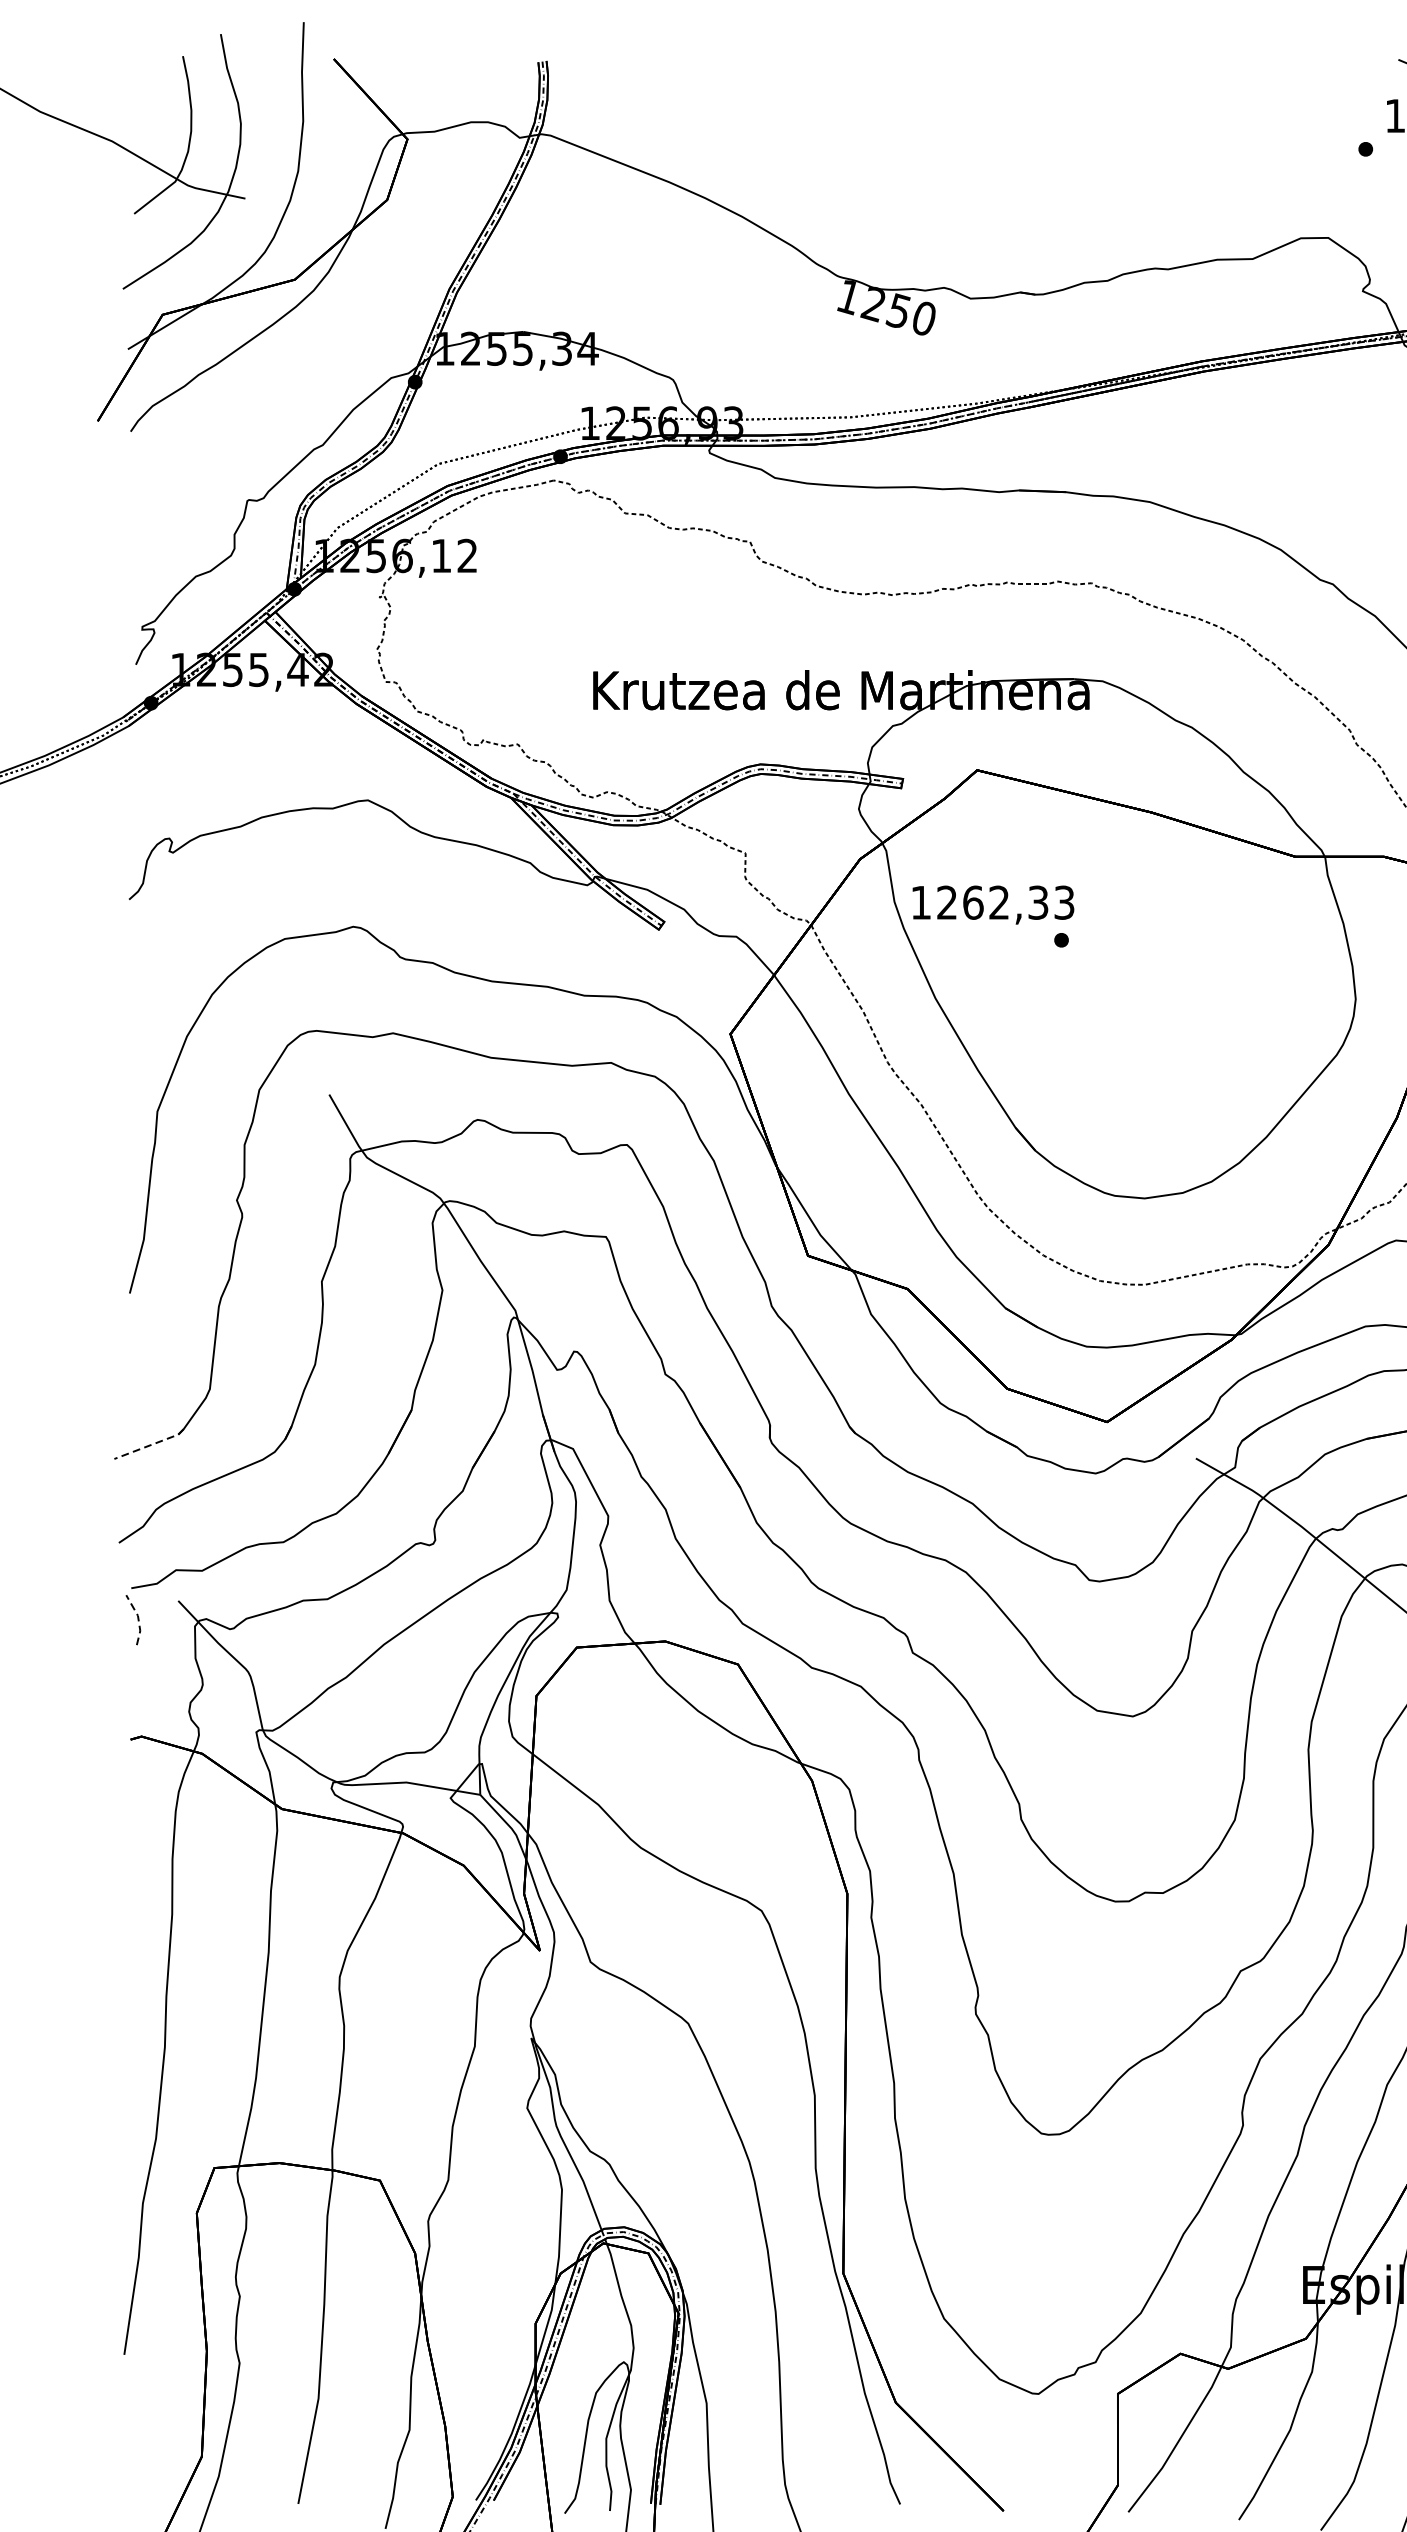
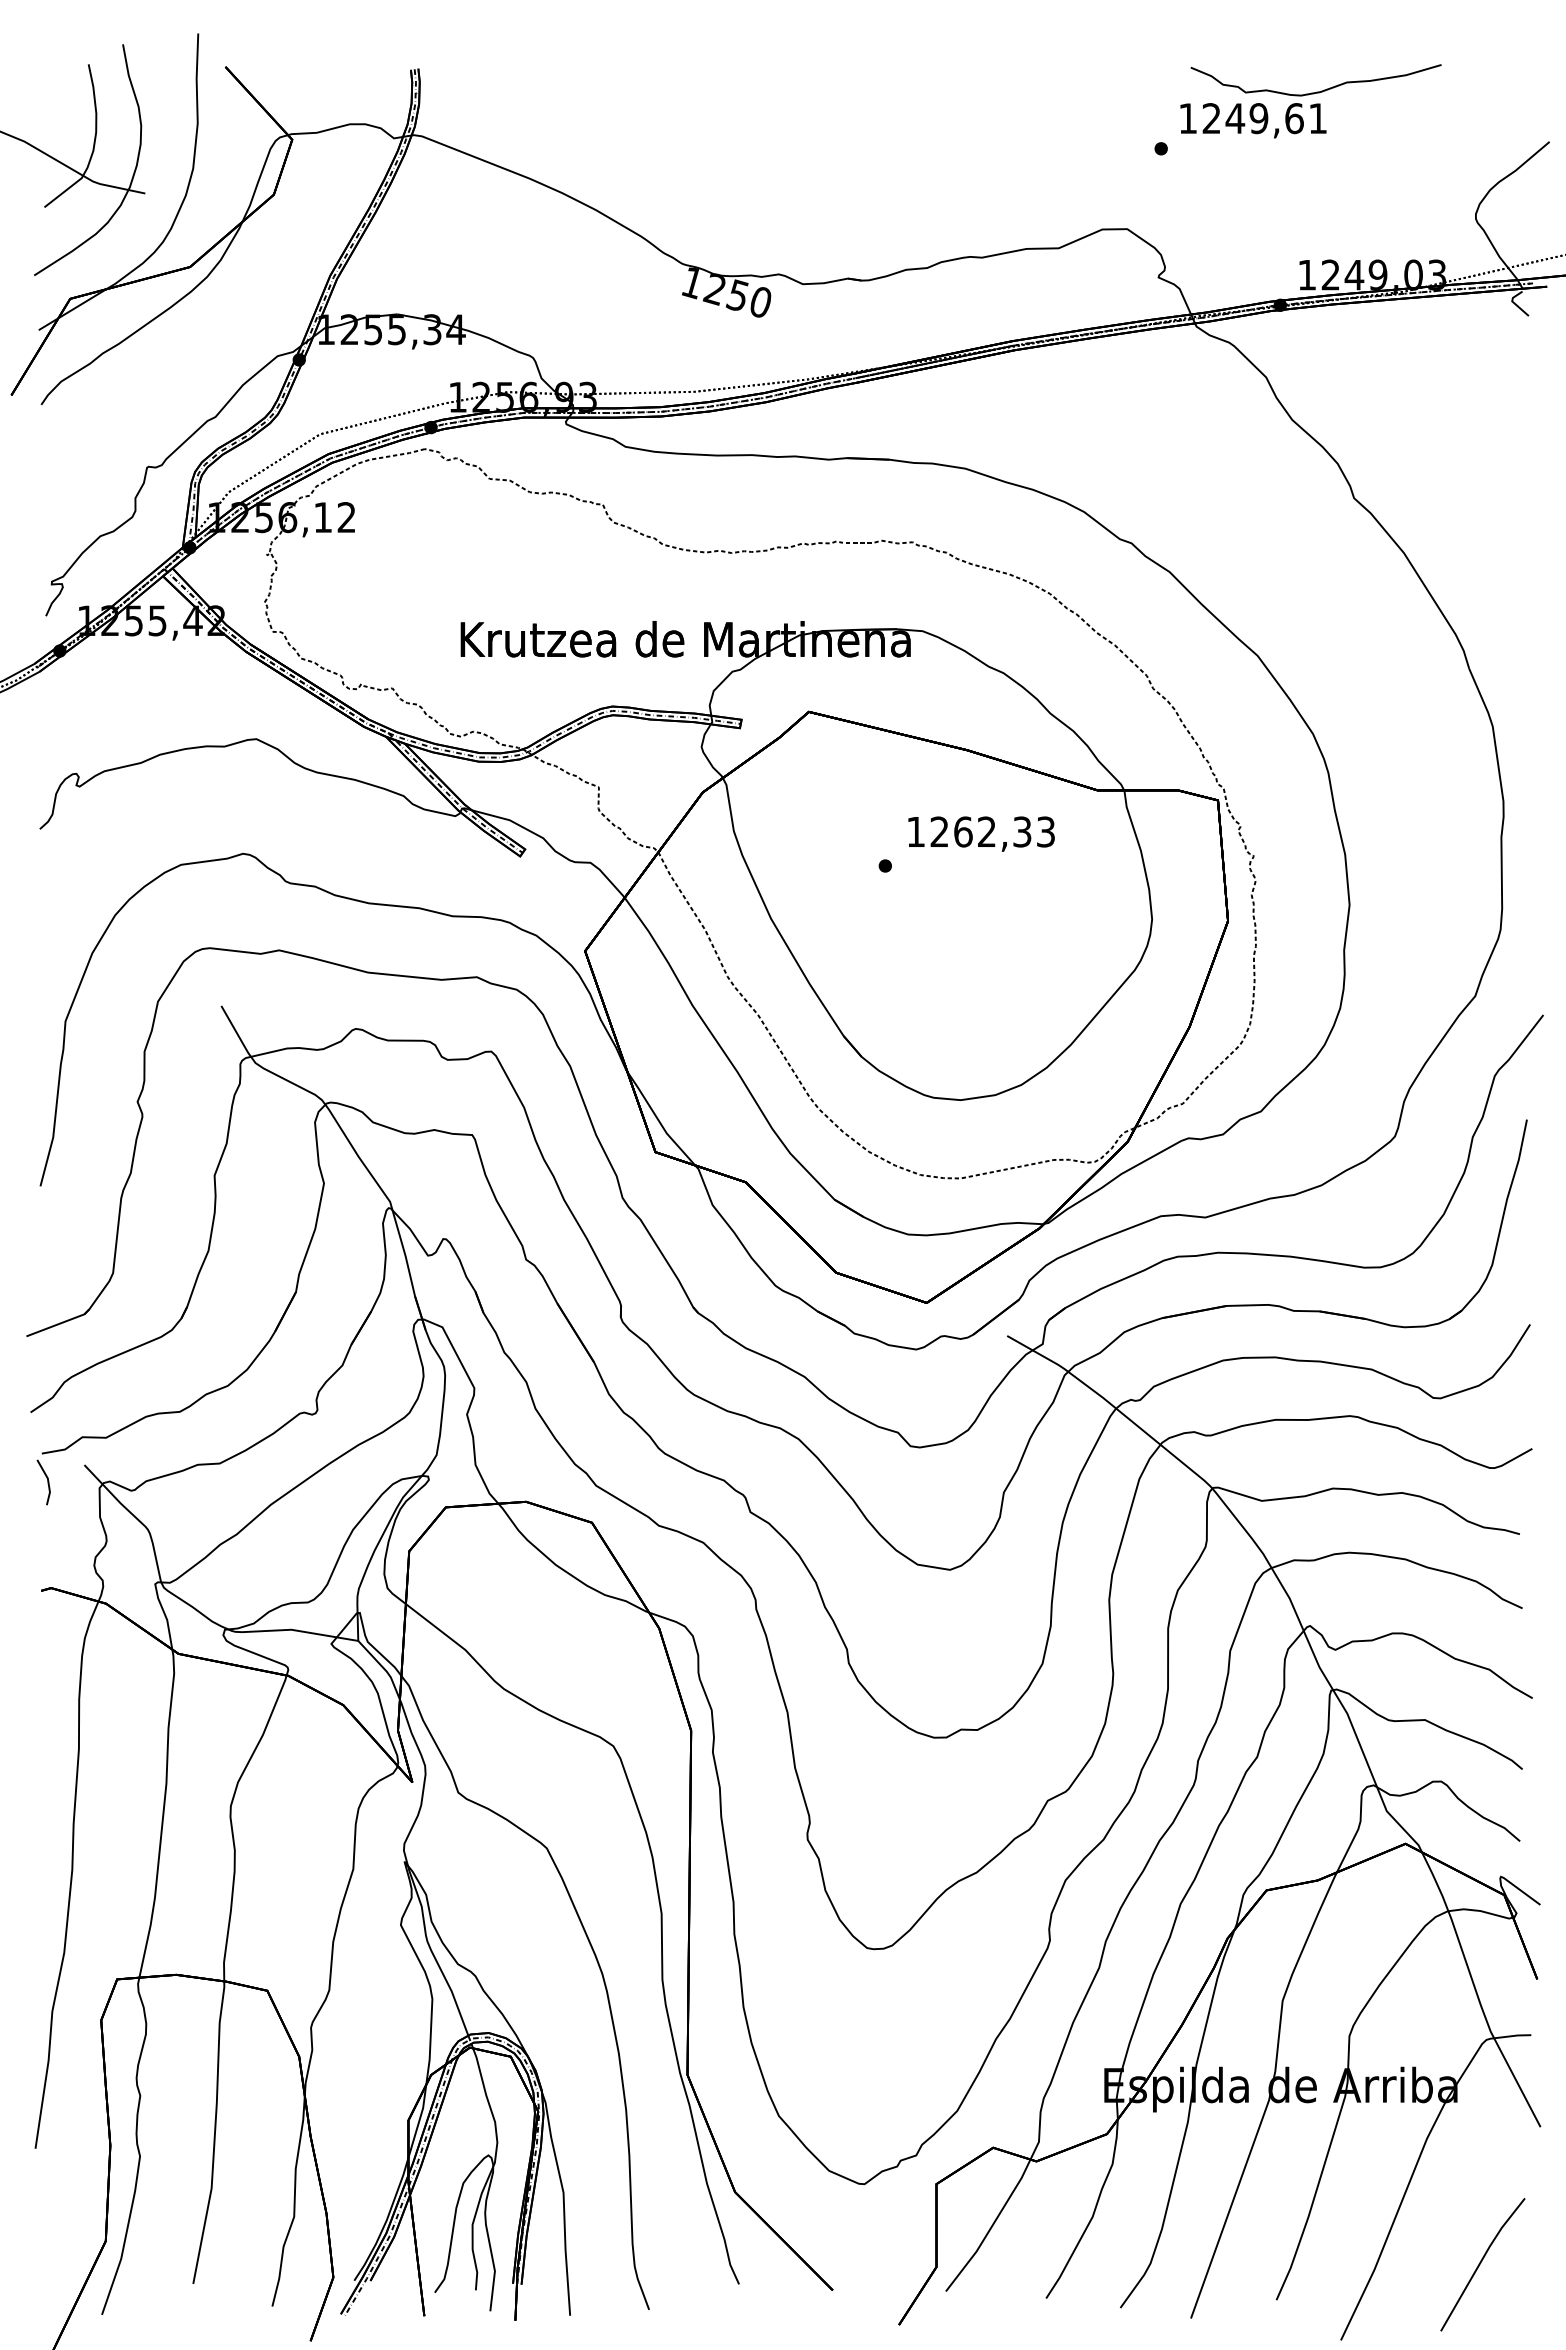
text: (993, 904) -> (981, 833), moved
line: (149, 1445) -> (58, 1324), dashed -> solid
line: (138, 1619) -> (48, 1481), dashed -> solid

